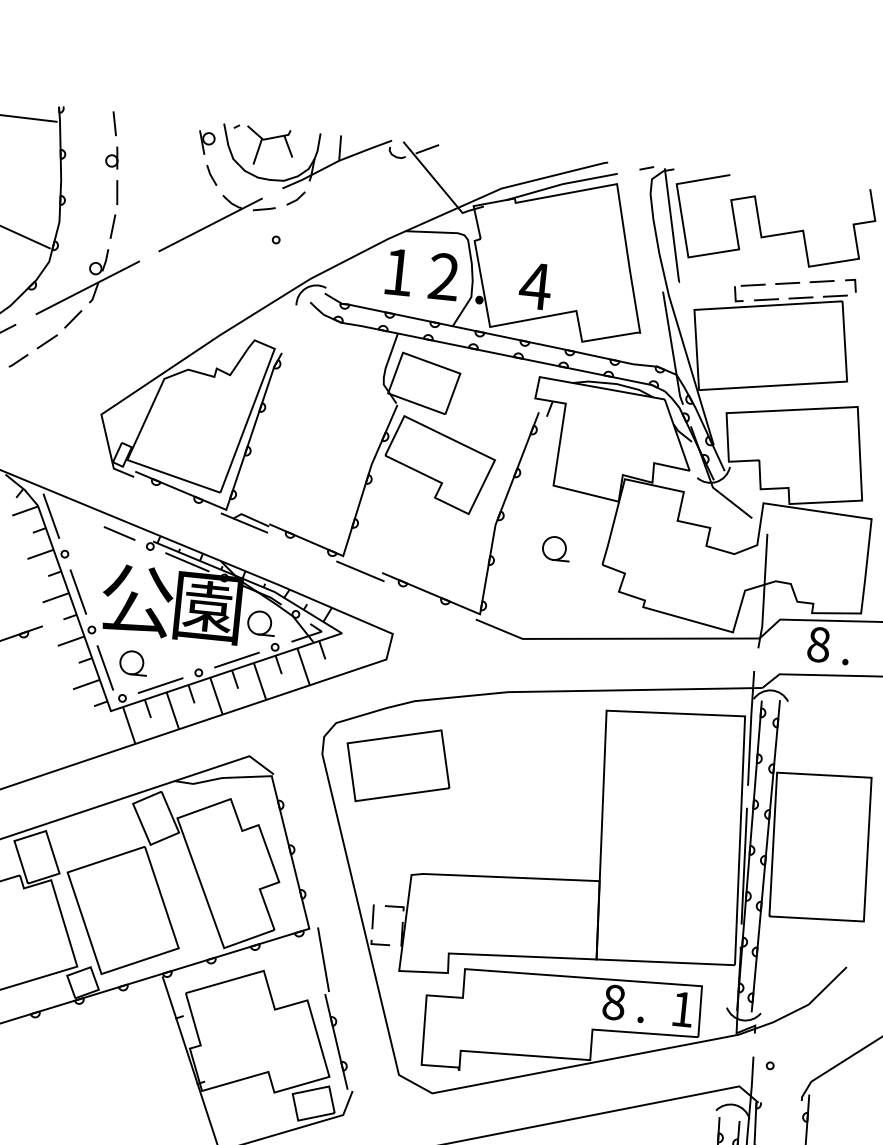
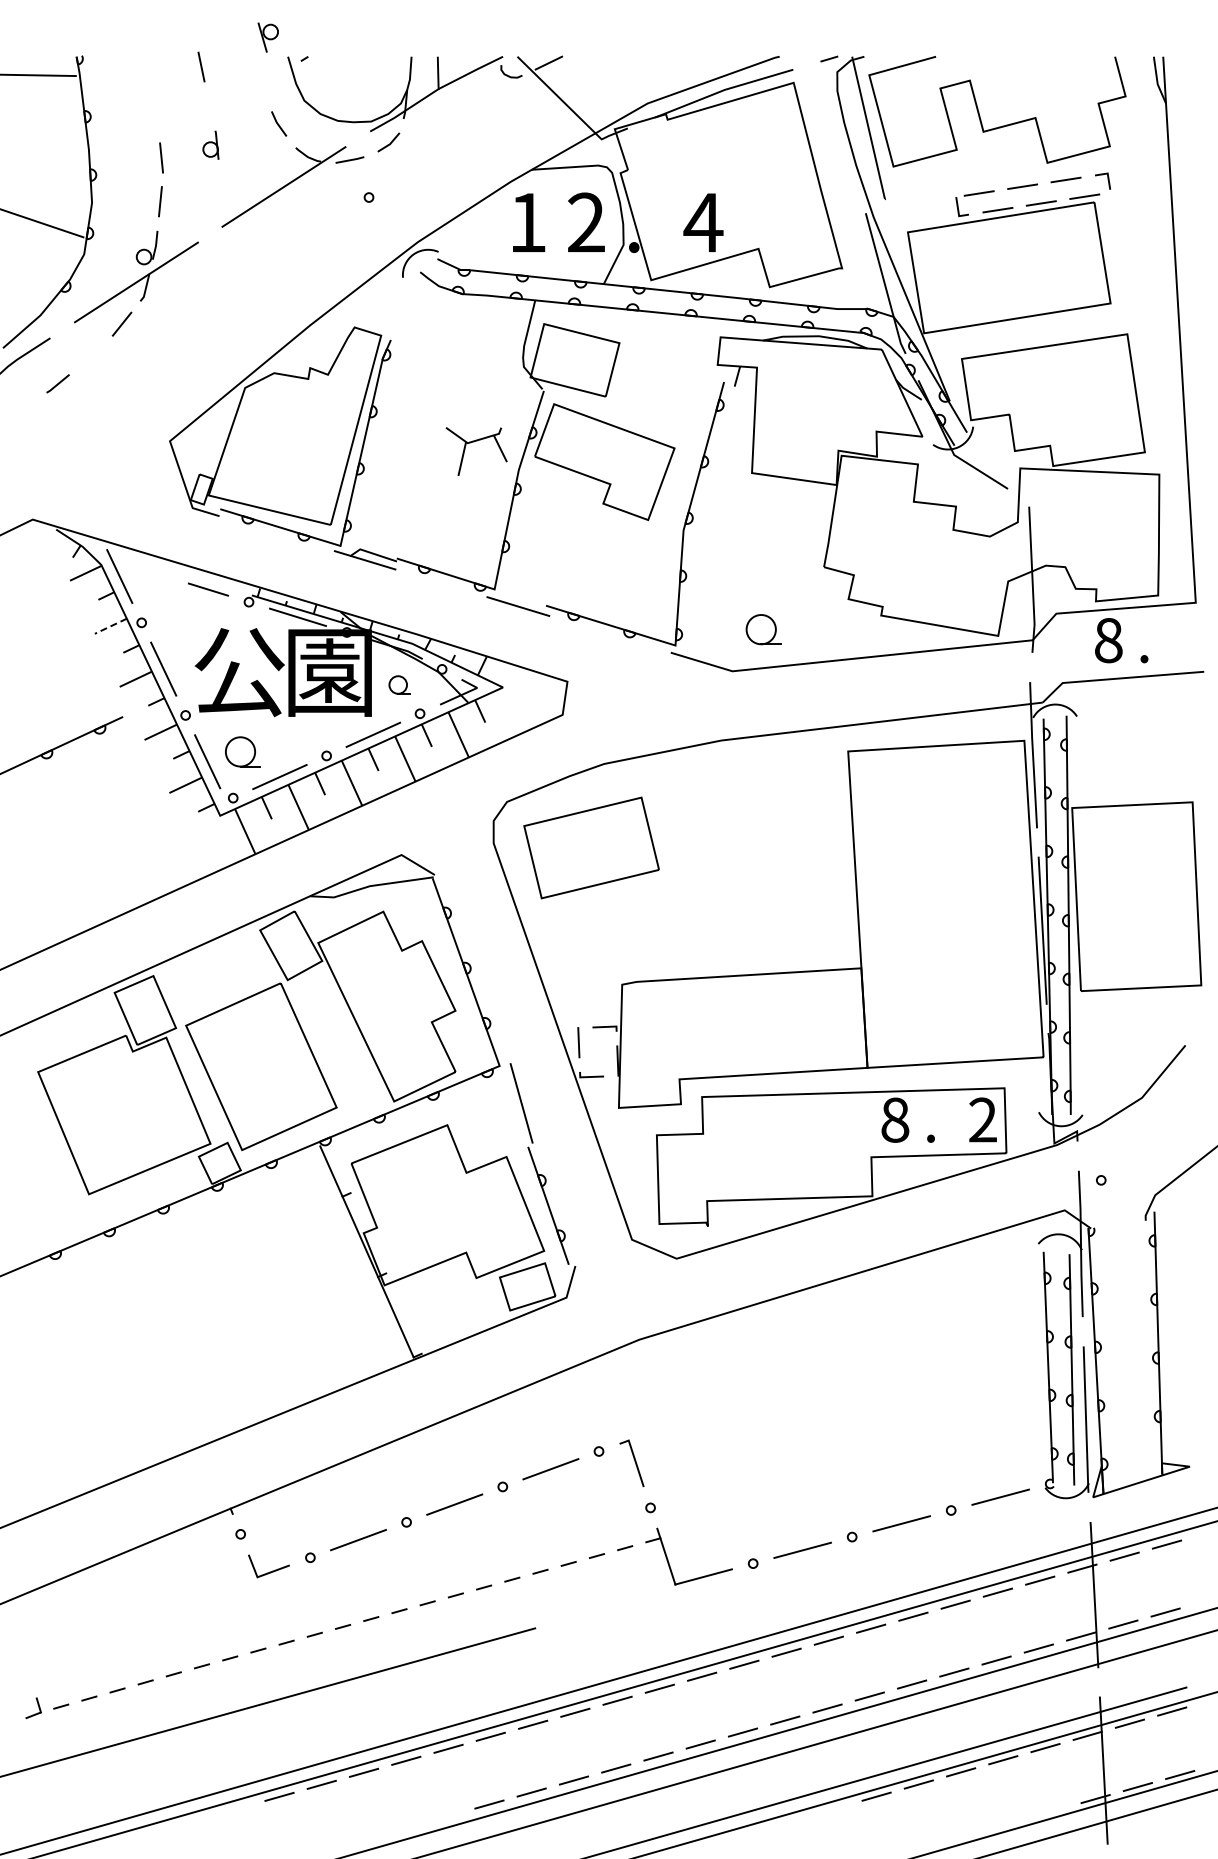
line: (114, 123) -> (201, 66), moved
part: (268, 139) -> (474, 442), moved
part: (205, 142) -> (267, 37), moved
part: (112, 157) -> (210, 144), moved
line: (46, 341) -> (91, 355), removed
part: (556, 548) -> (763, 629), moved
line: (40, 554) -> (110, 626), solid -> dashed
part: (261, 622) -> (399, 684), size x0.6
text: (682, 1008) -> (982, 1119), 1 -> 2

